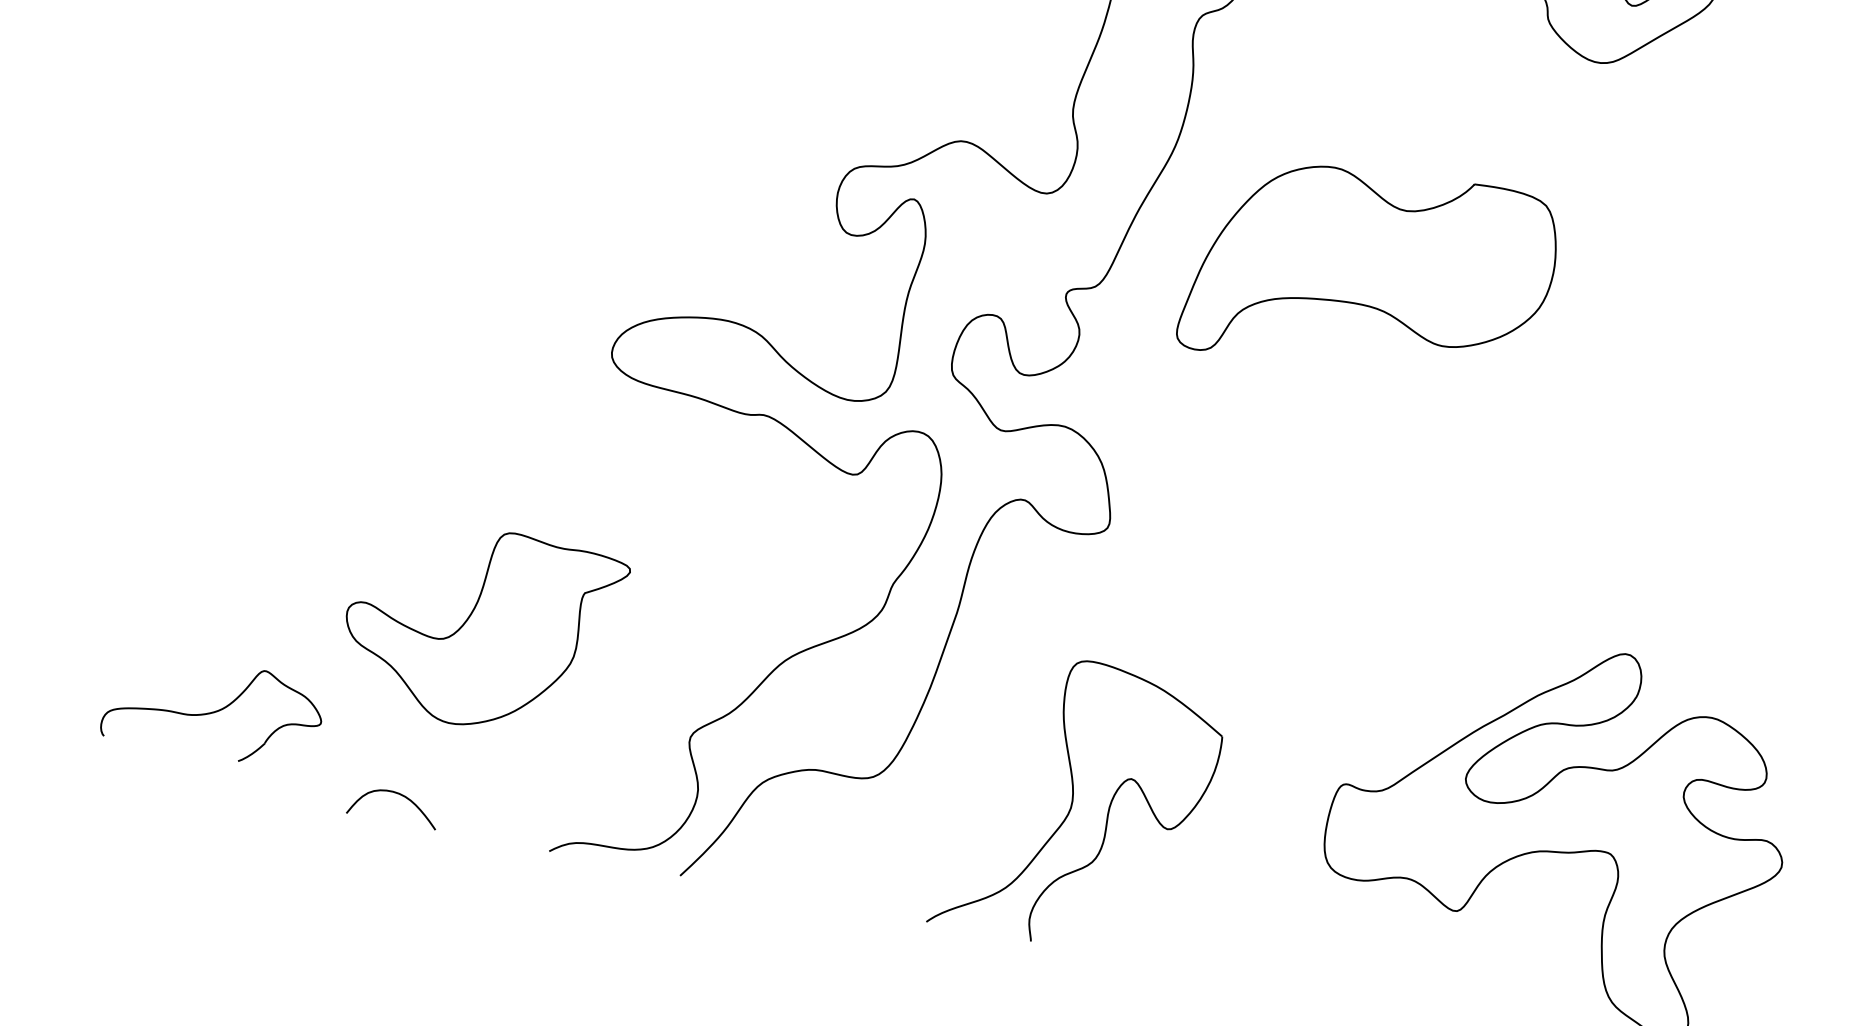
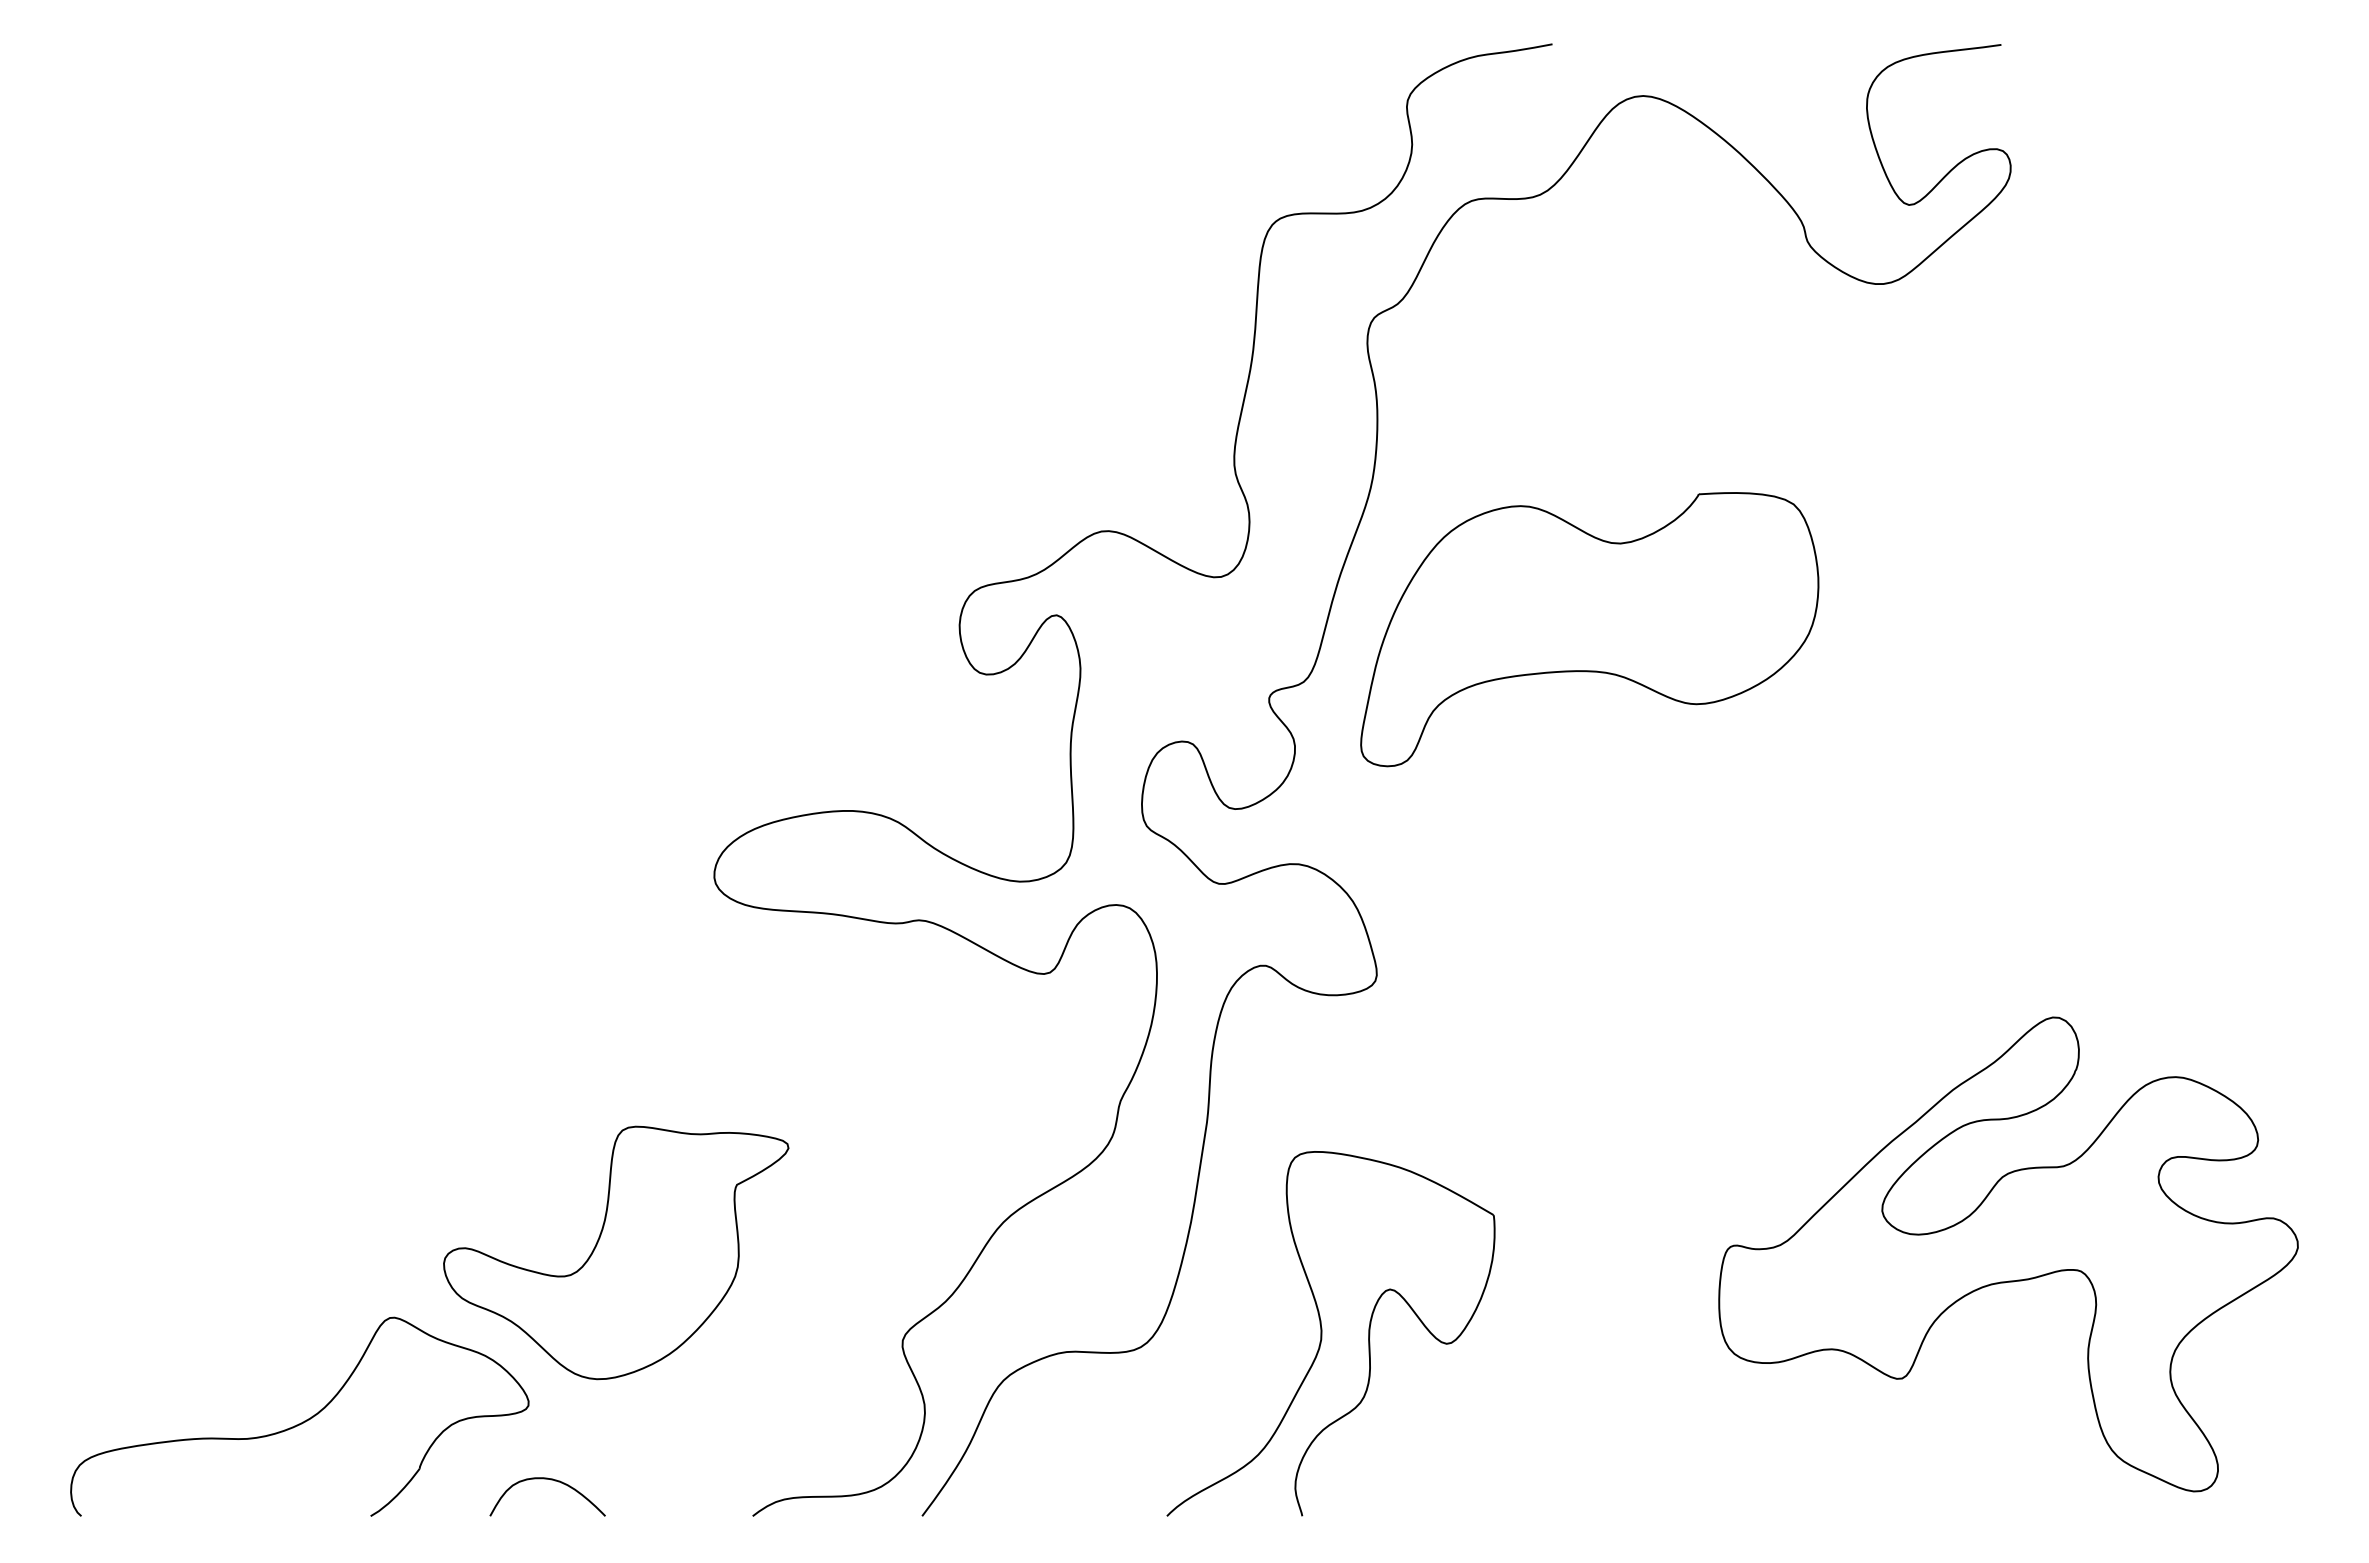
part: (1370, 272) -> (1589, 629), moved
part: (213, 708) -> (299, 1416), size x1.67
part: (1072, 803) -> (1322, 1333), moved

